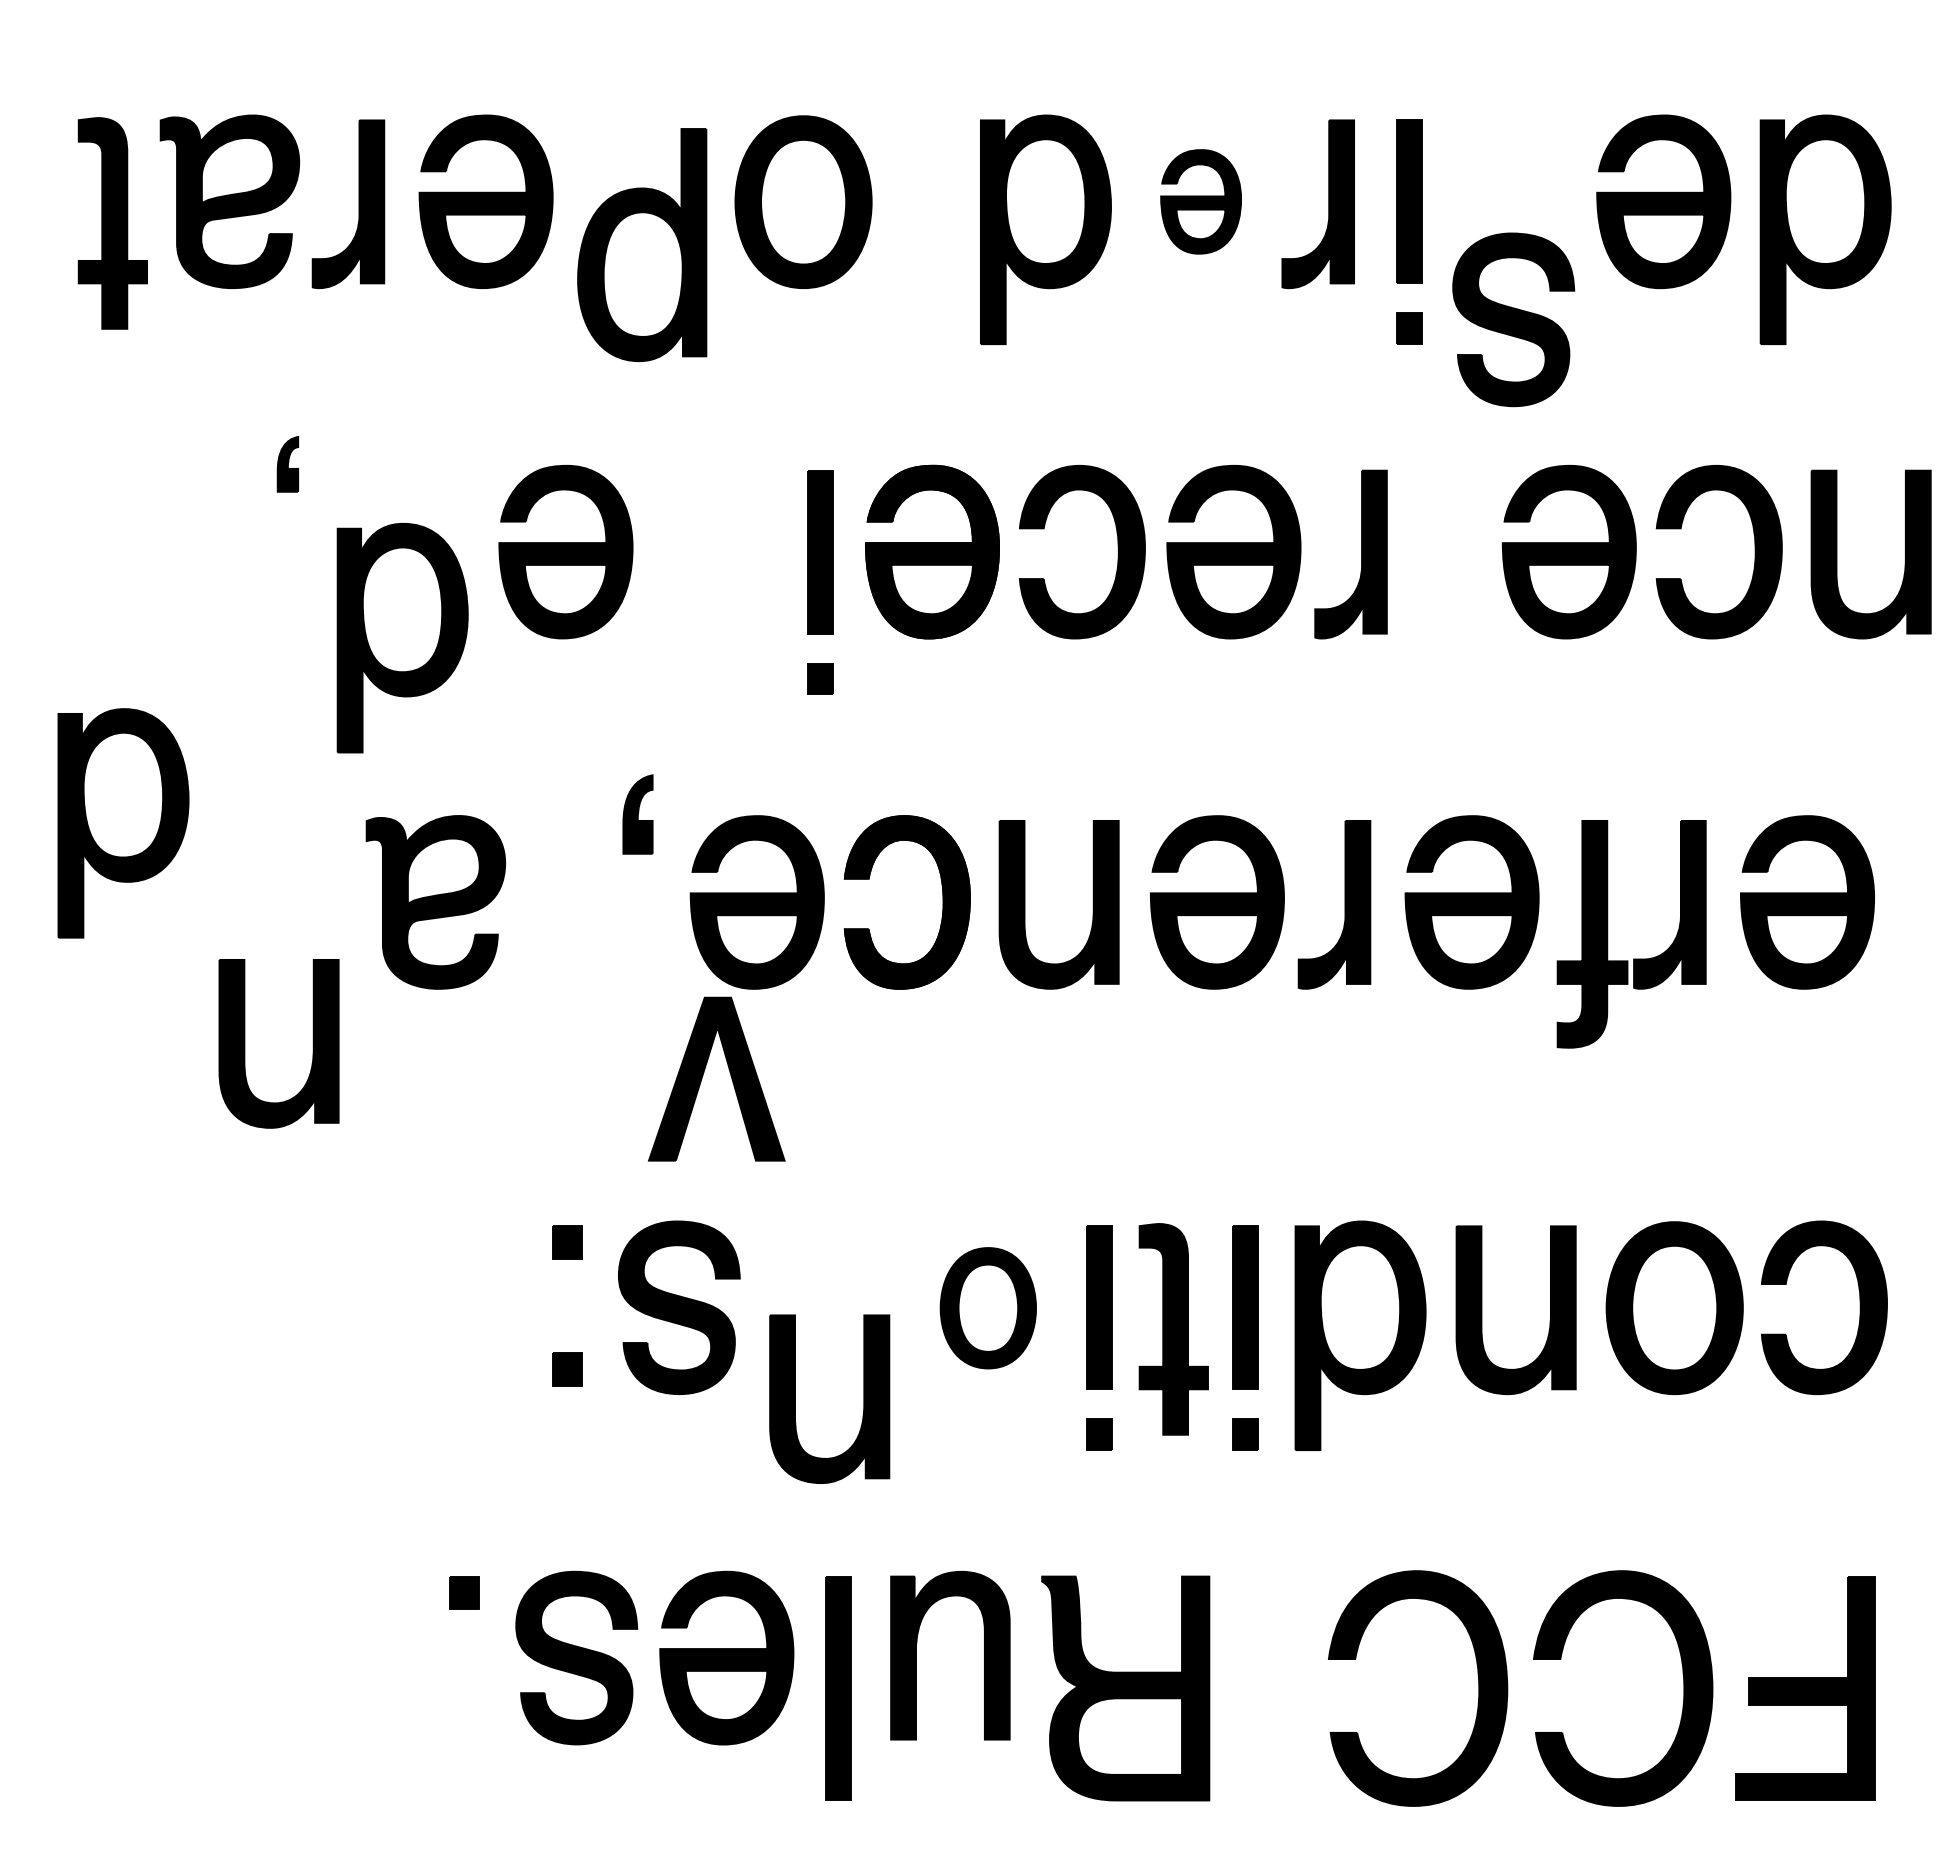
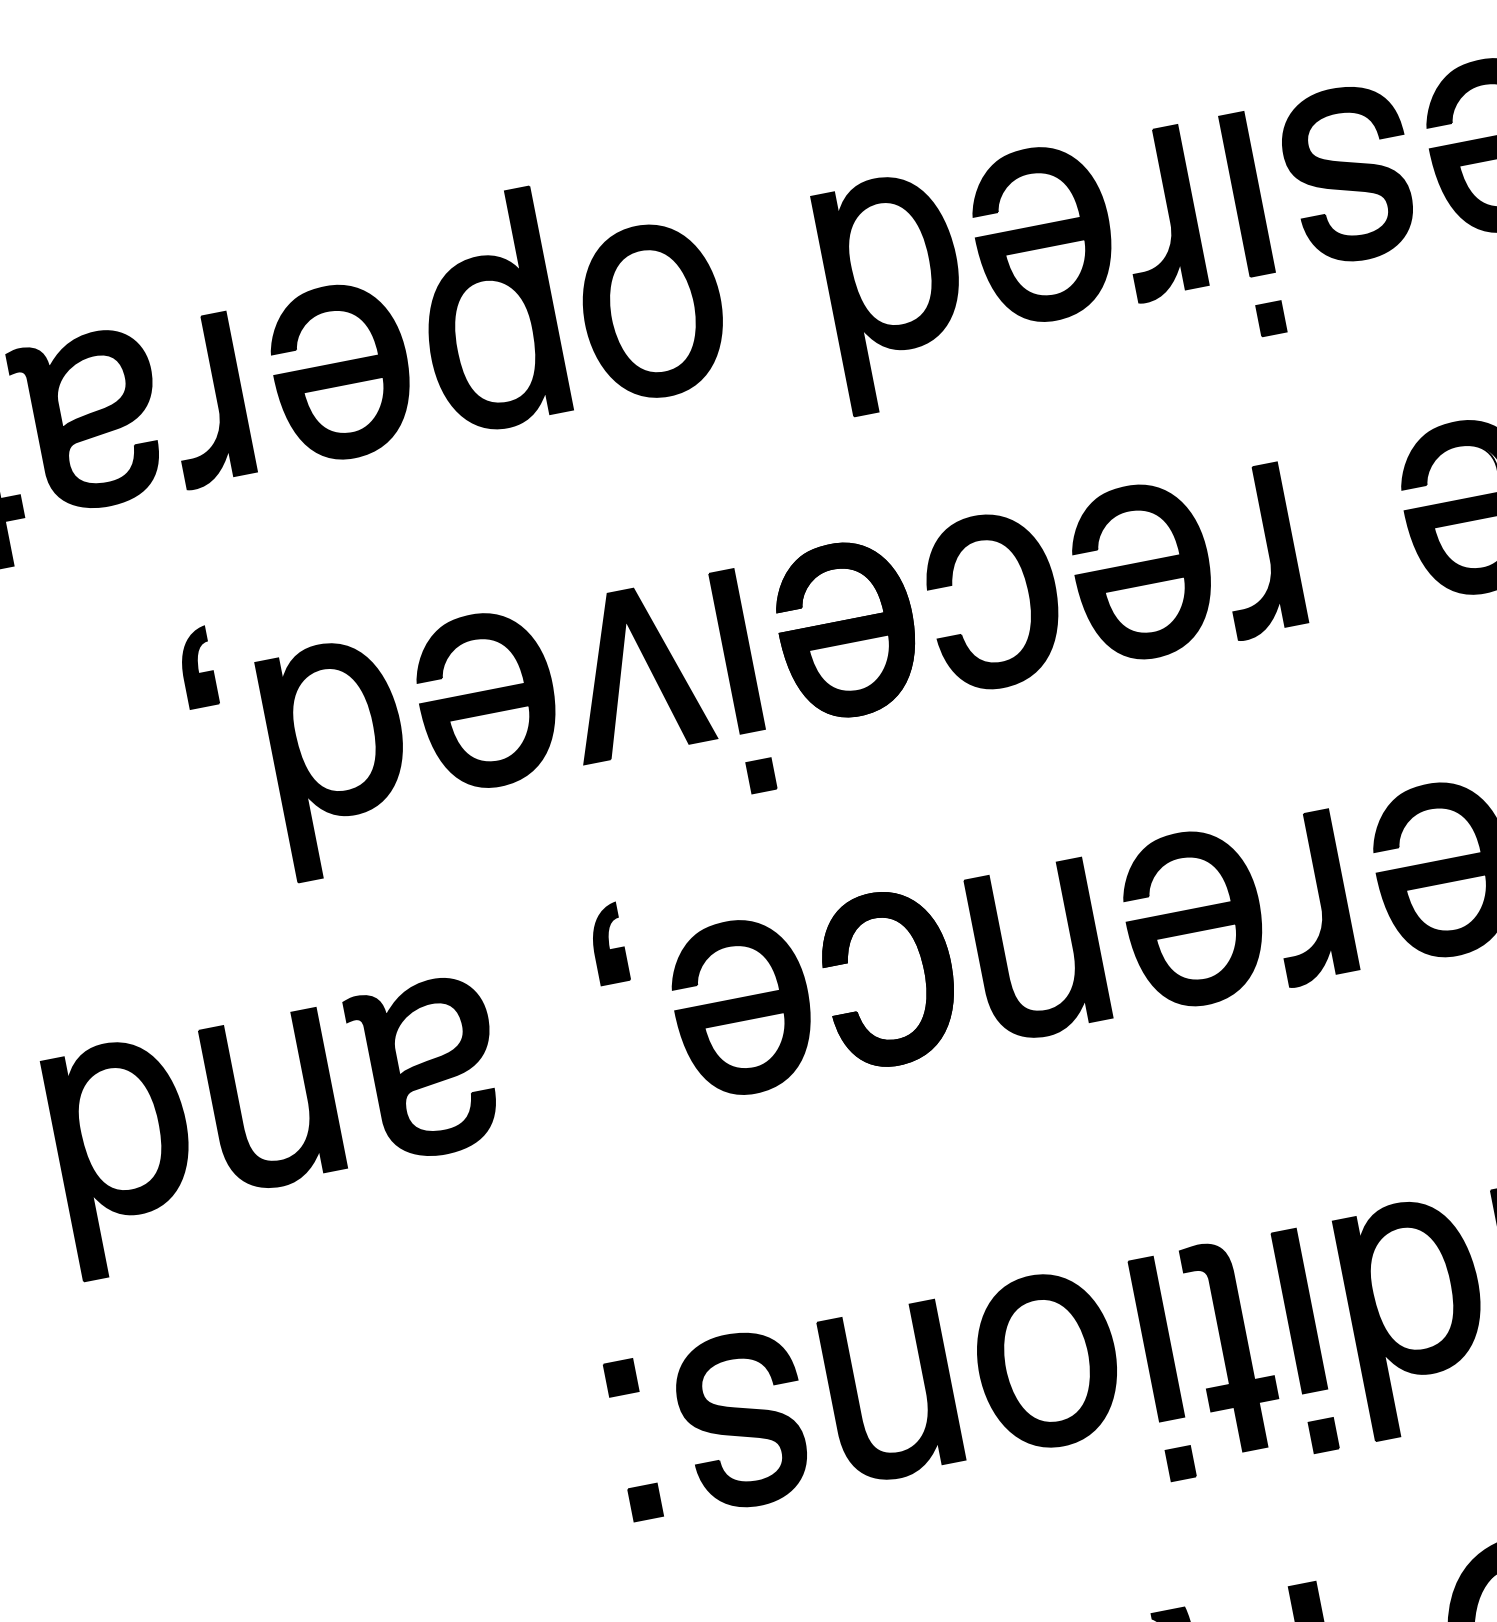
part: (1200, 201) -> (1042, 234), size x1.67
part: (642, 244) -> (488, 312), moved
part: (1513, 319) -> (1349, 173), moved
part: (287, 464) -> (196, 667), size x1.43
part: (402, 637) -> (339, 757), moved
part: (123, 823) -> (125, 1156), moved
part: (245, 1043) -> (240, 1107), moved
part: (703, 1076) -> (621, 671), moved
part: (988, 1308) -> (1047, 1361), size x1.43
part: (795, 1398) -> (858, 1399), moved

